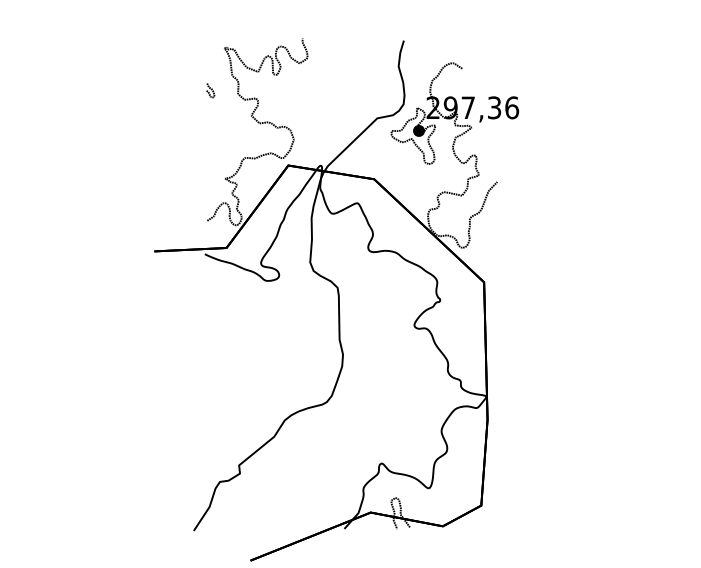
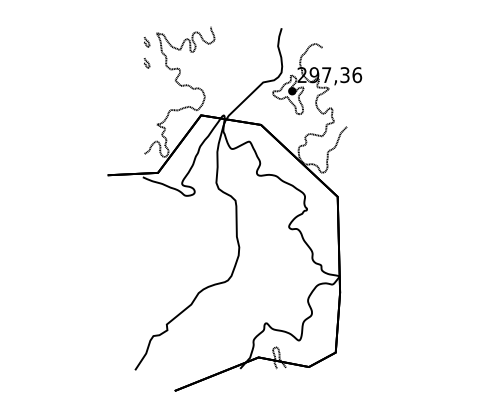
curve: (210, 59) -> (146, 41), added

